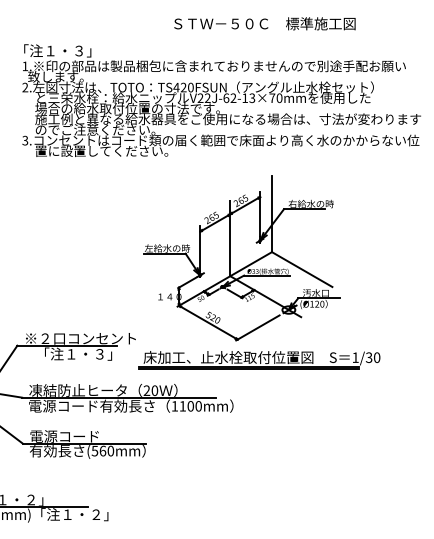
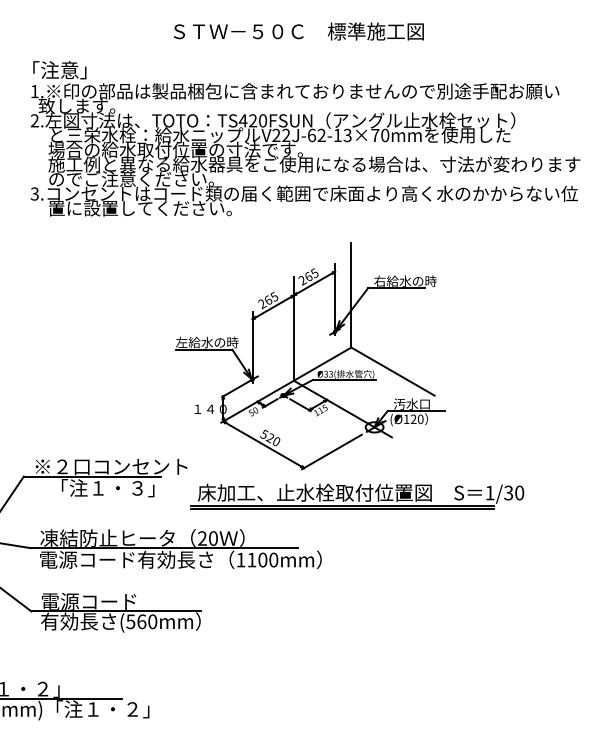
text: (264, 23) -> (298, 31), moved
text: (67, 50) -> (92, 69), 「注１・３」 -> 「注意」
part: (241, 258) -> (309, 356), moved

